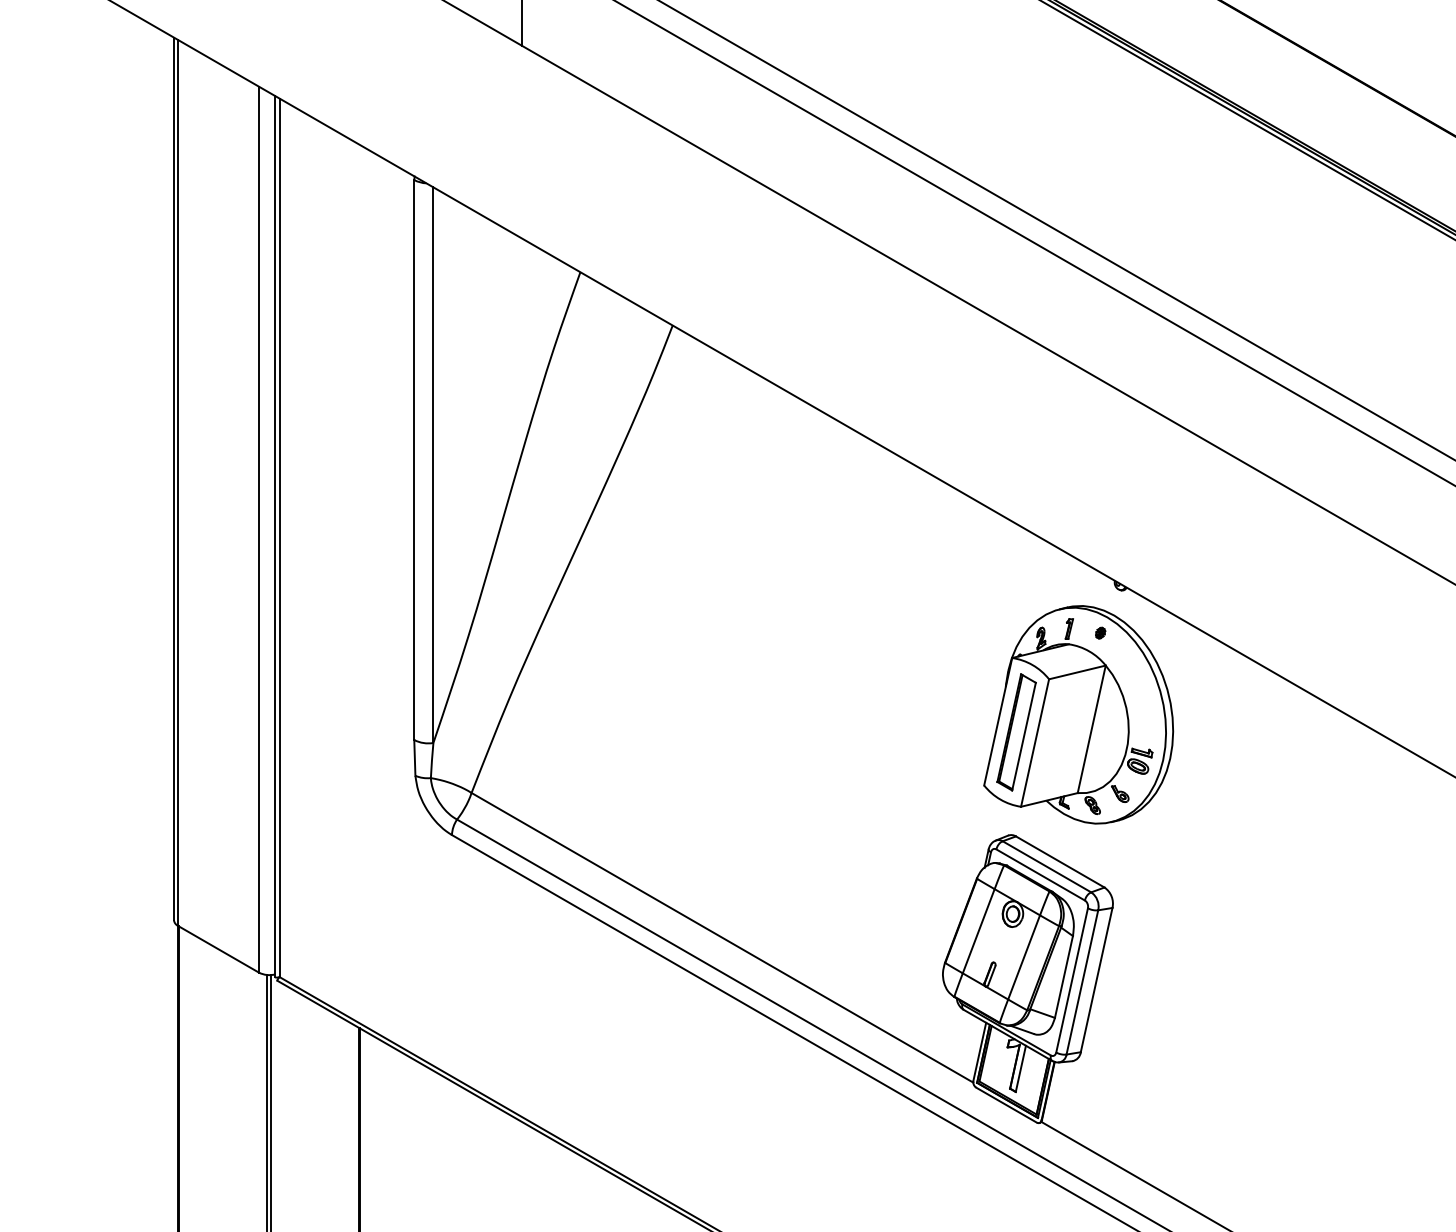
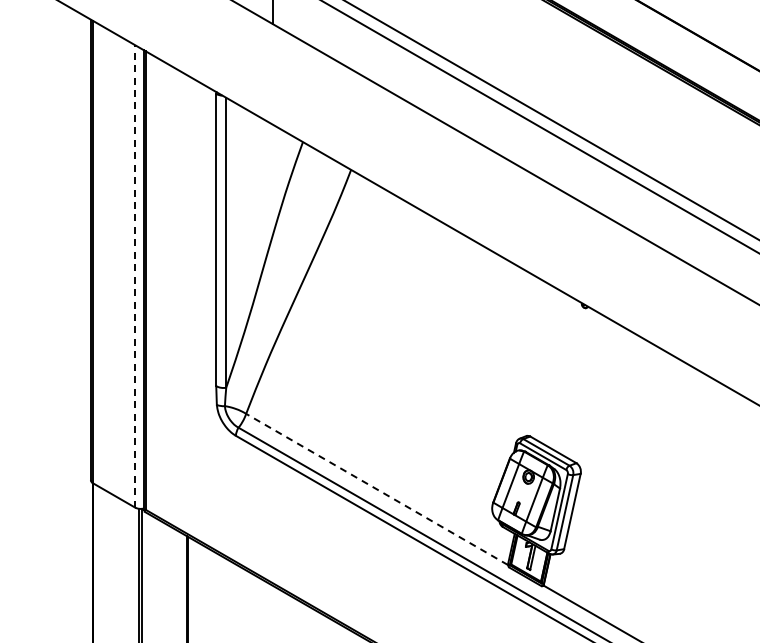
line: (259, 527) -> (135, 275), solid -> dashed
part: (1077, 713) -> (562, 372), removed
line: (721, 937) -> (376, 489), solid -> dashed

